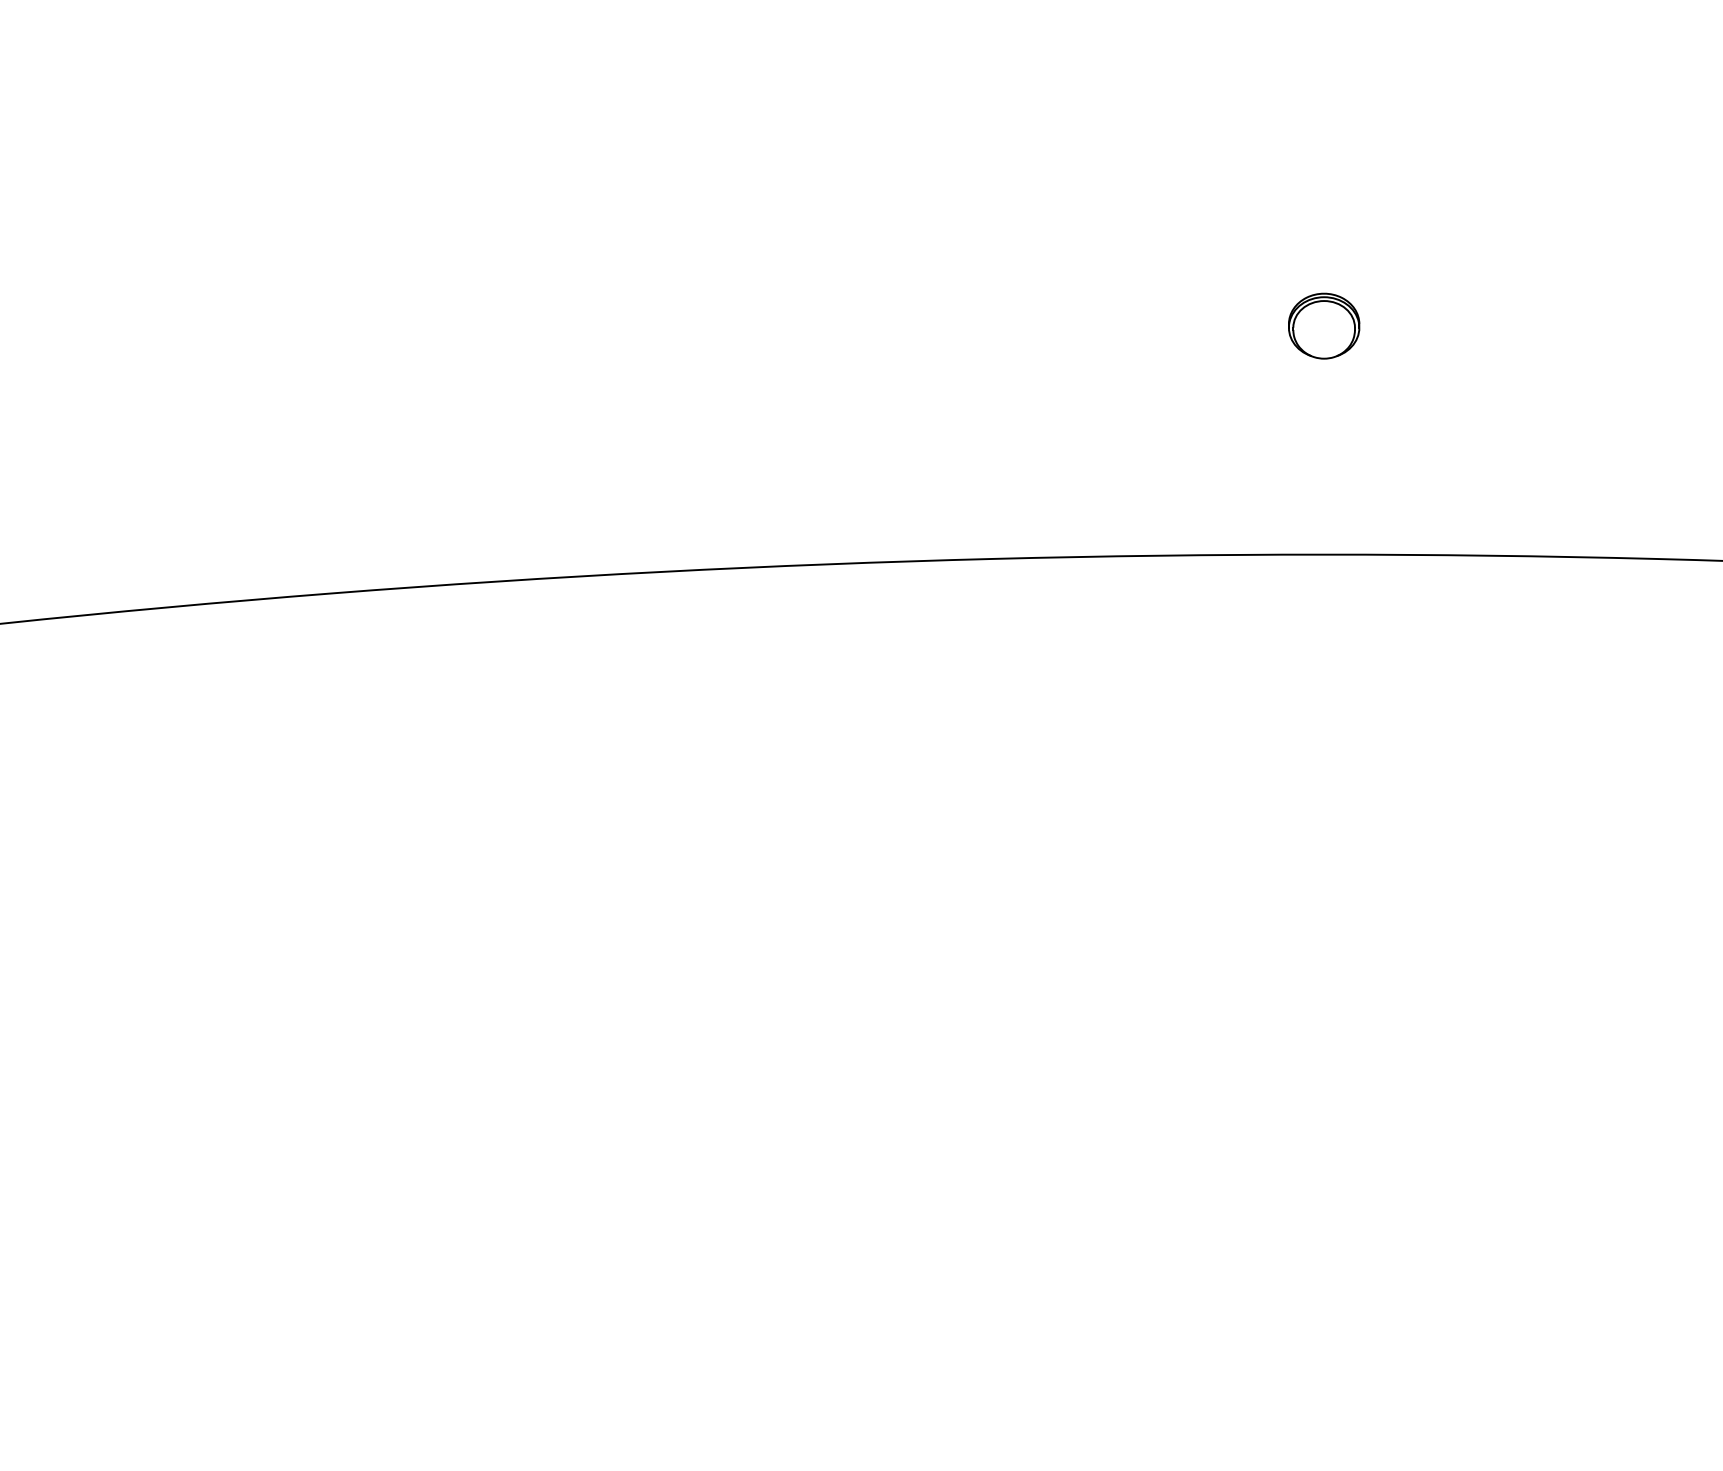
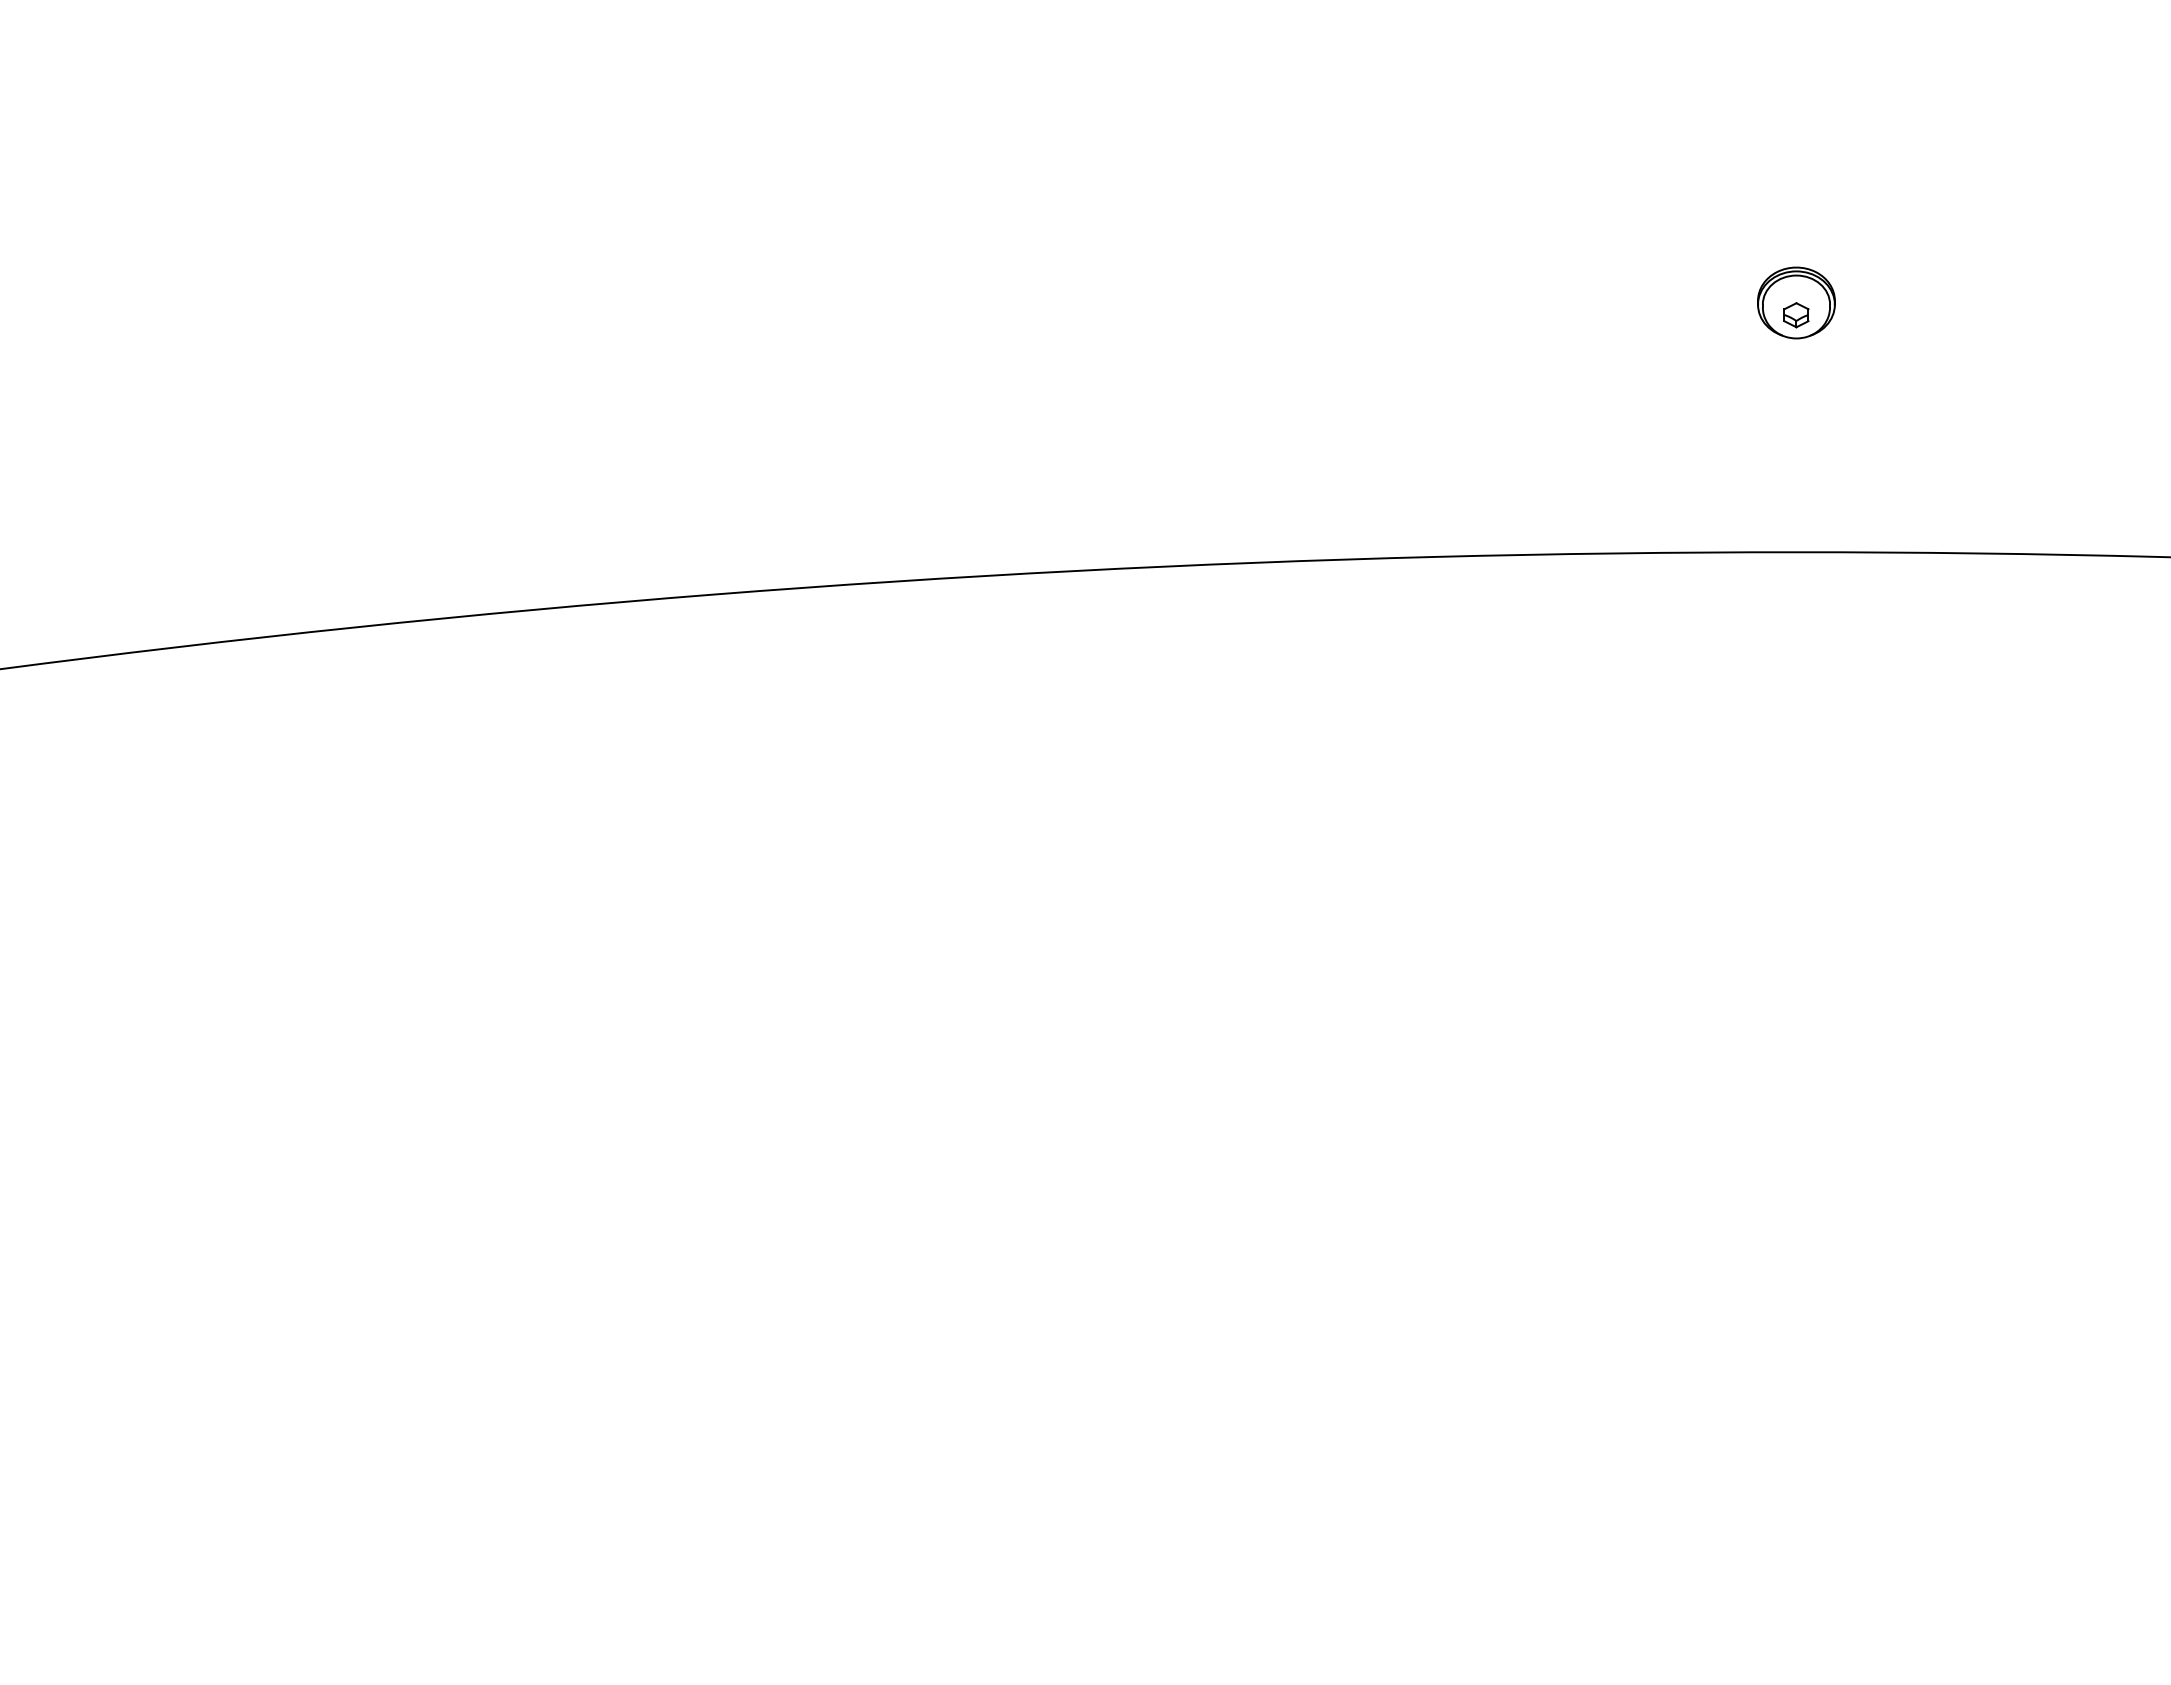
part: (1324, 337) -> (1796, 315), added

